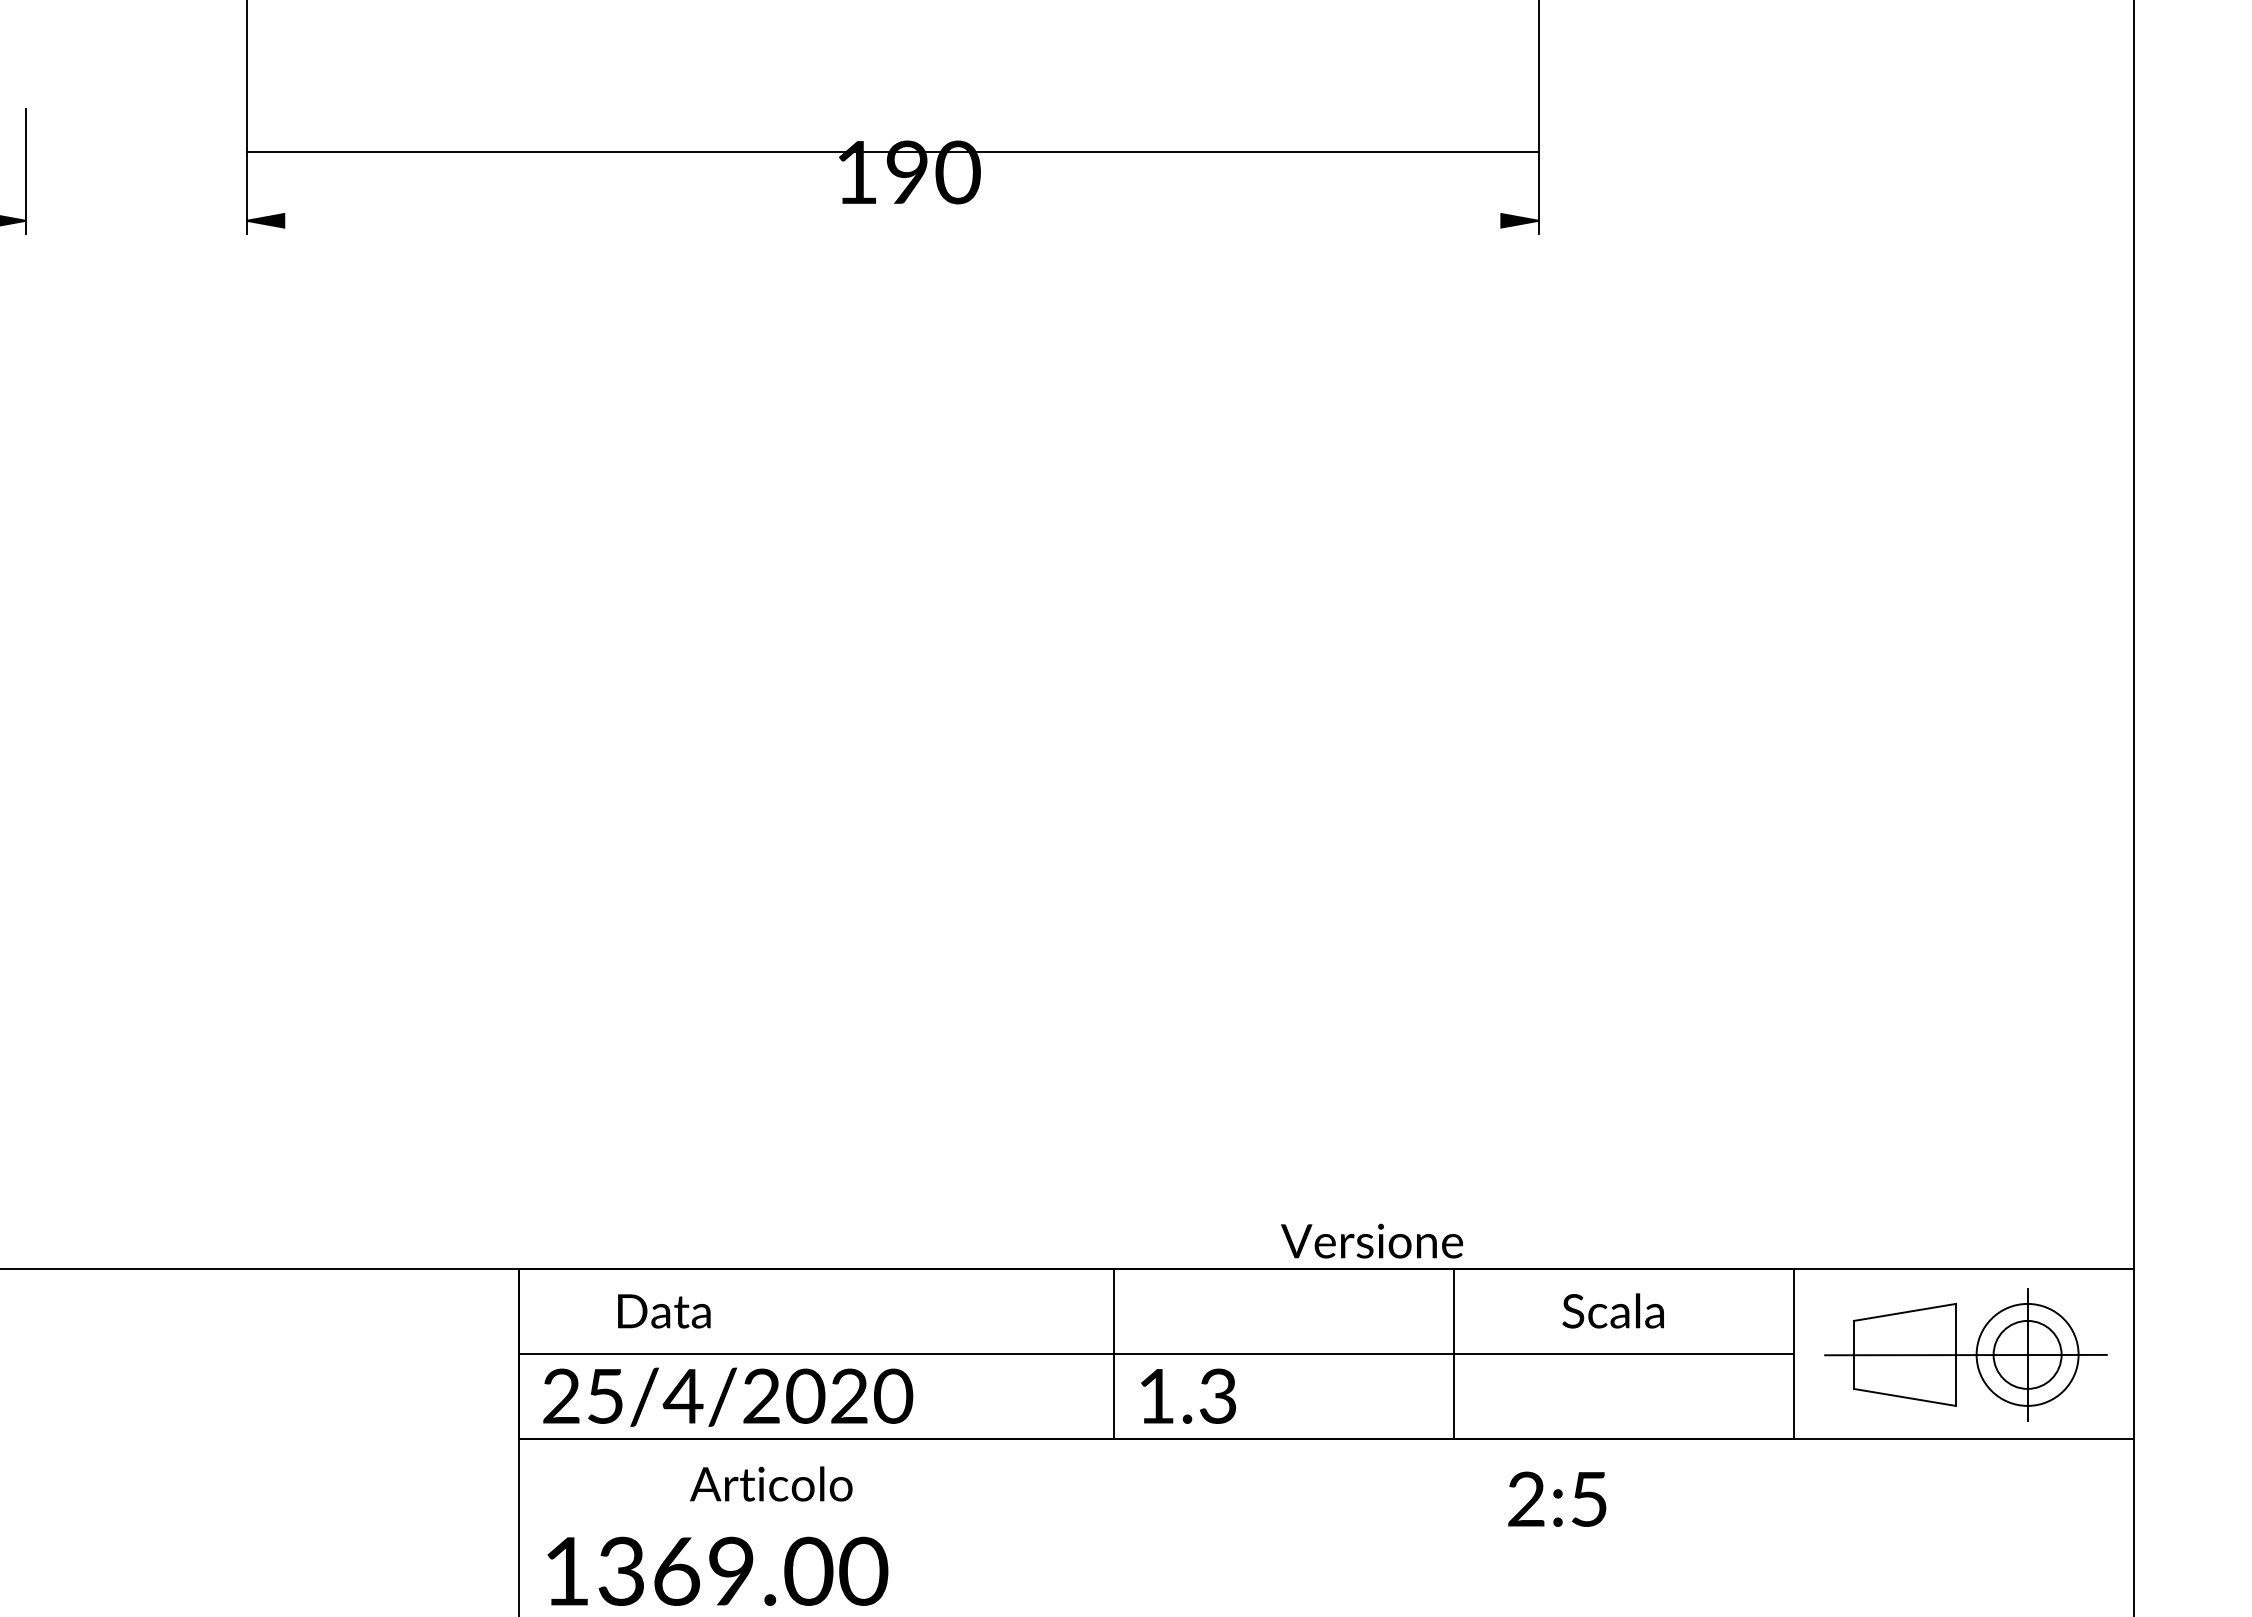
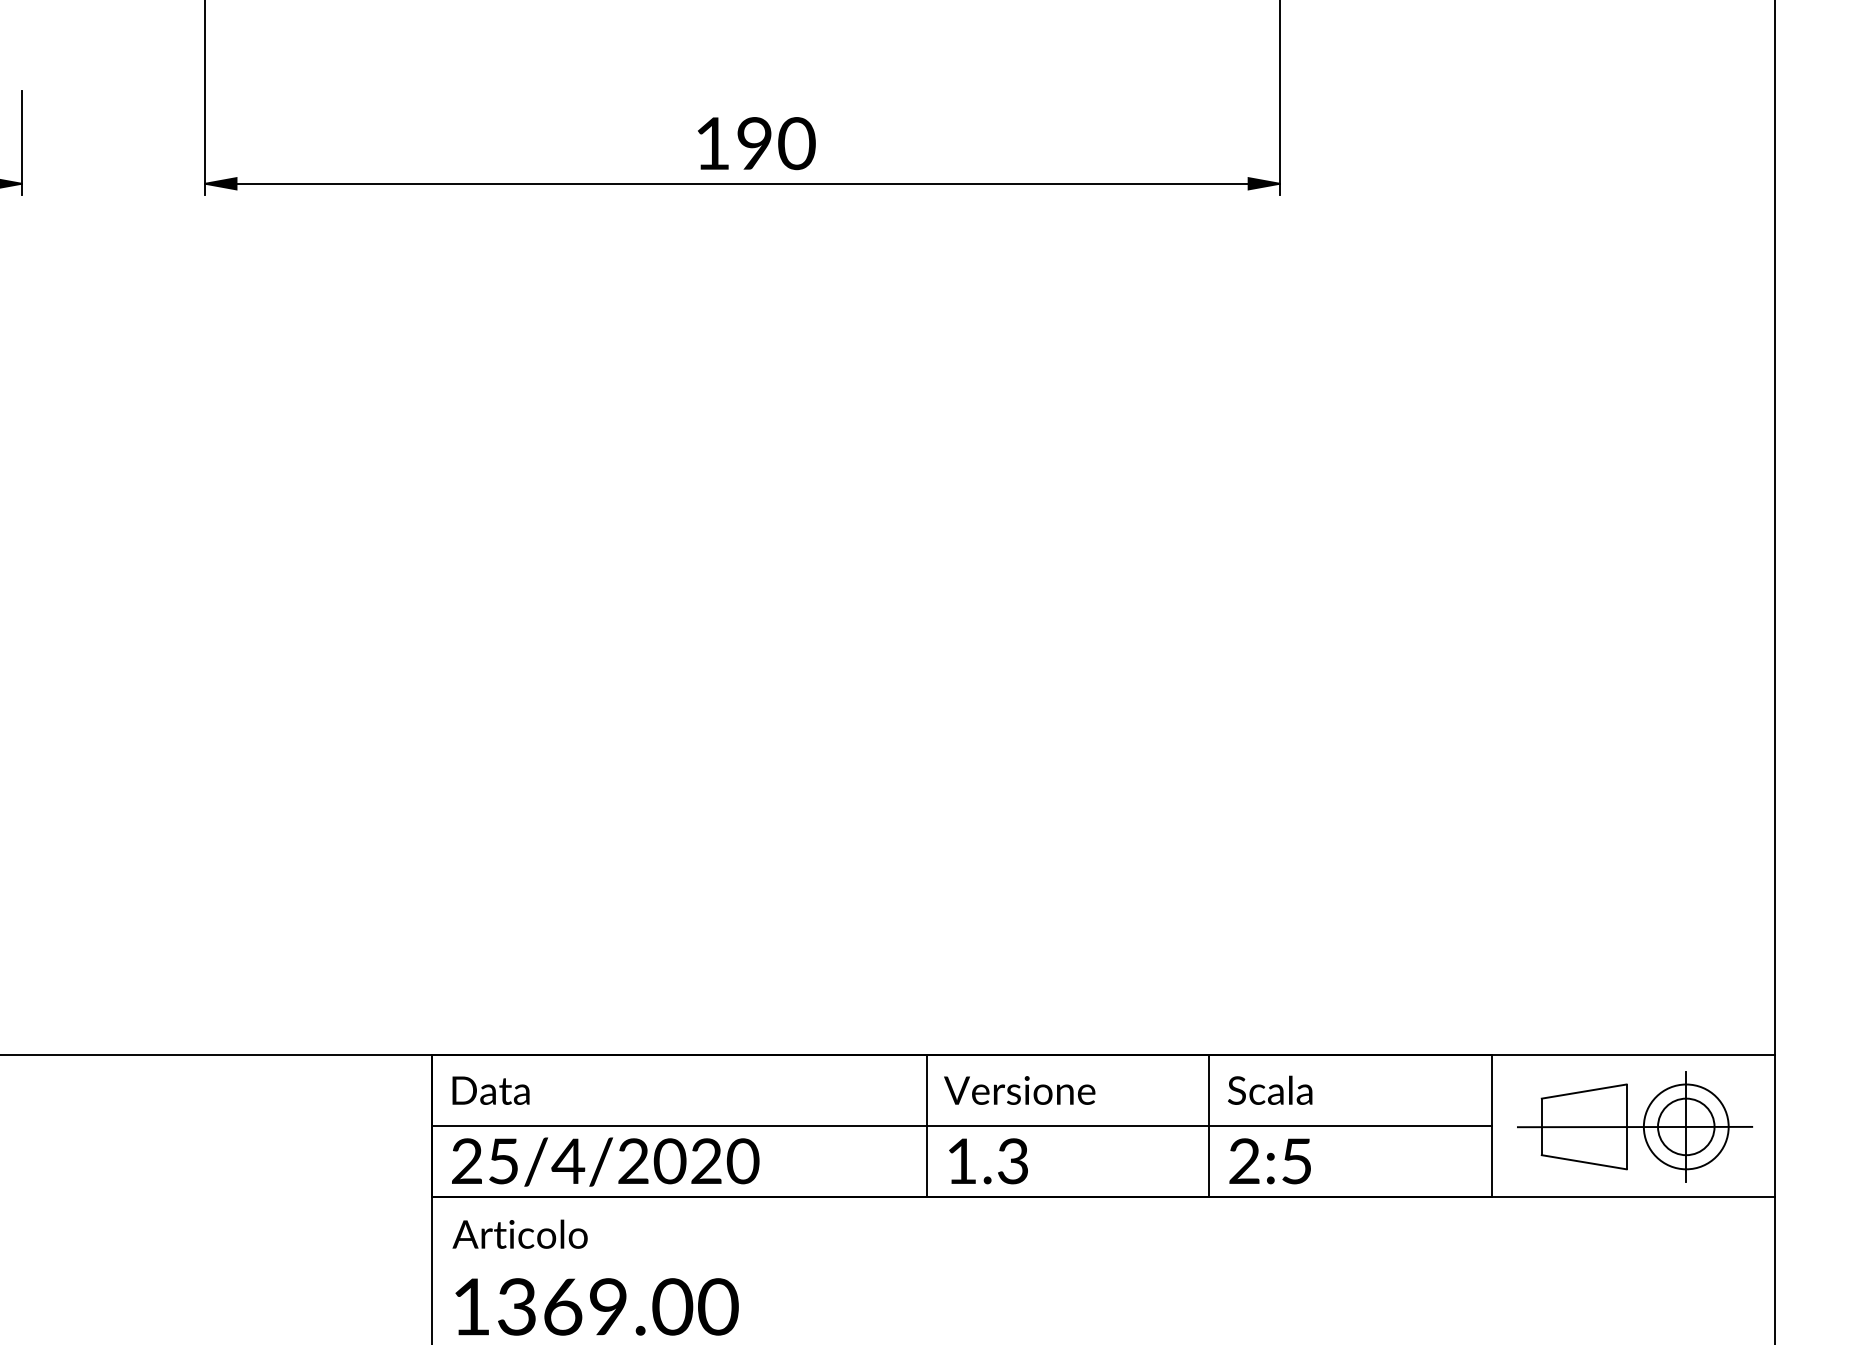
line: (892, 151) -> (742, 183), moved
text: (1372, 1240) -> (1020, 1089), moved
text: (1612, 1310) -> (1269, 1089), moved
text: (664, 1311) -> (491, 1090), moved
text: (771, 1483) -> (520, 1233), moved
text: (1557, 1498) -> (1270, 1160), moved

